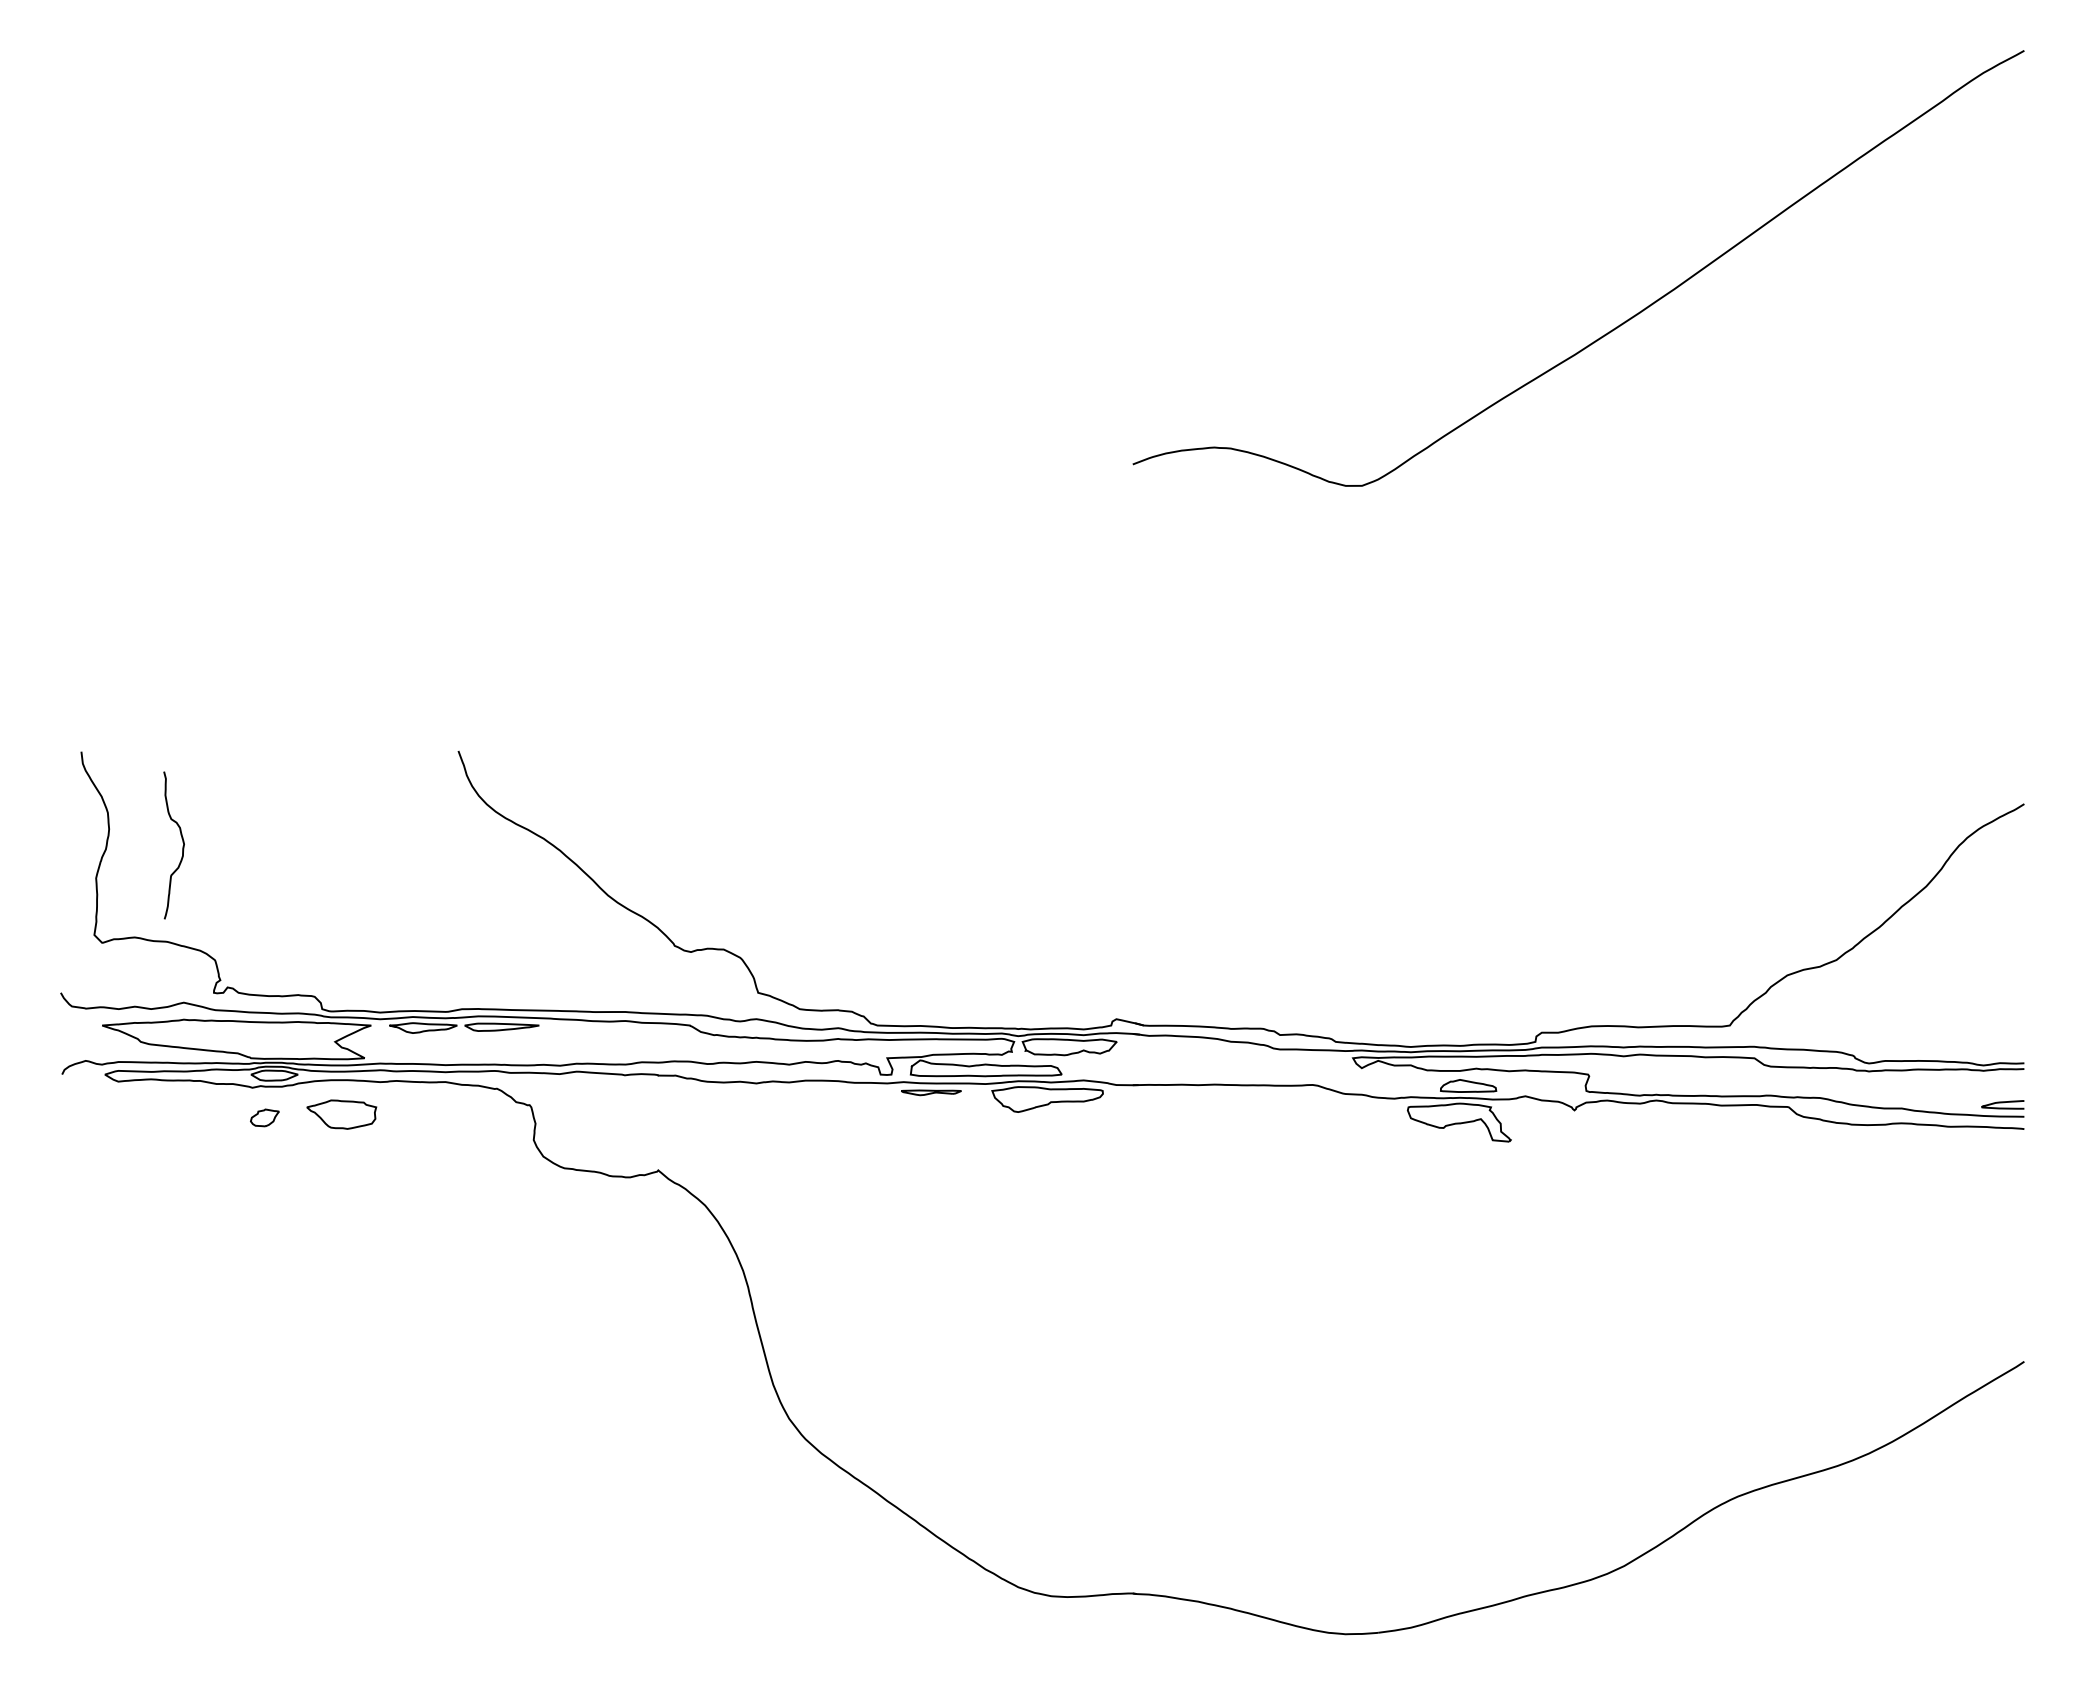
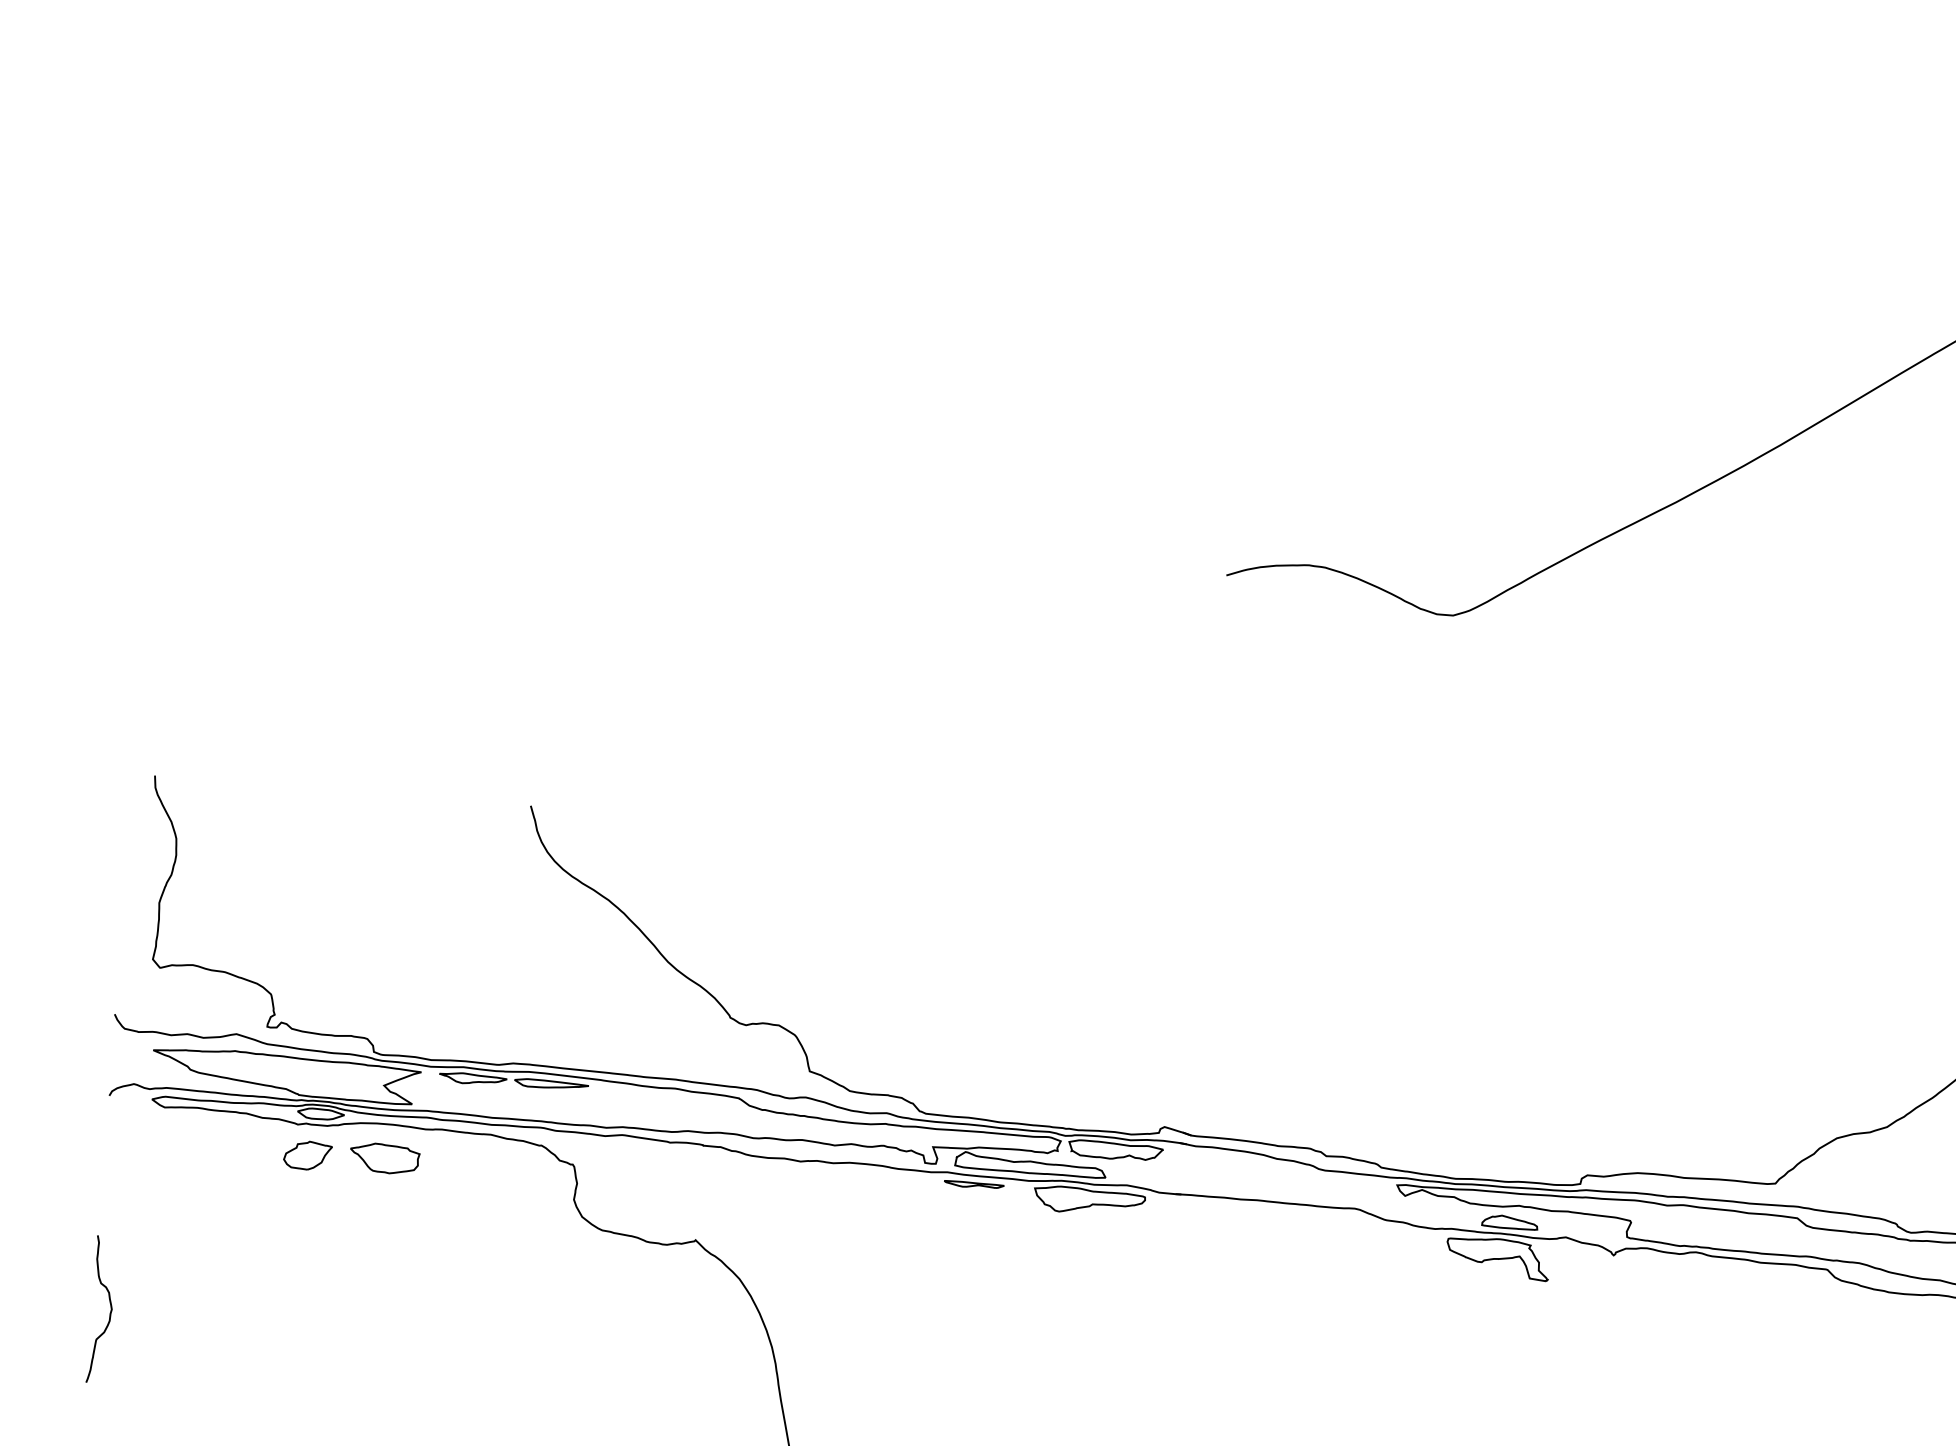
curve: (182, 846) -> (110, 1311), moved
part: (264, 1117) -> (307, 1155), size x1.67

